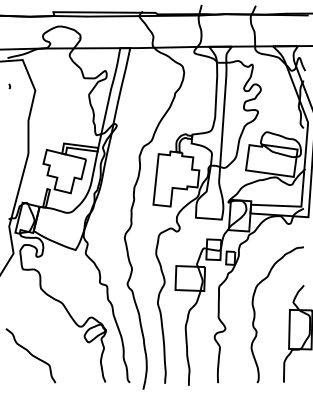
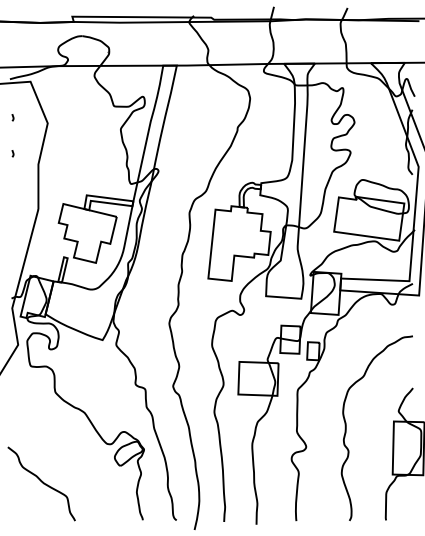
curve: (9, 112) -> (12, 153), added

